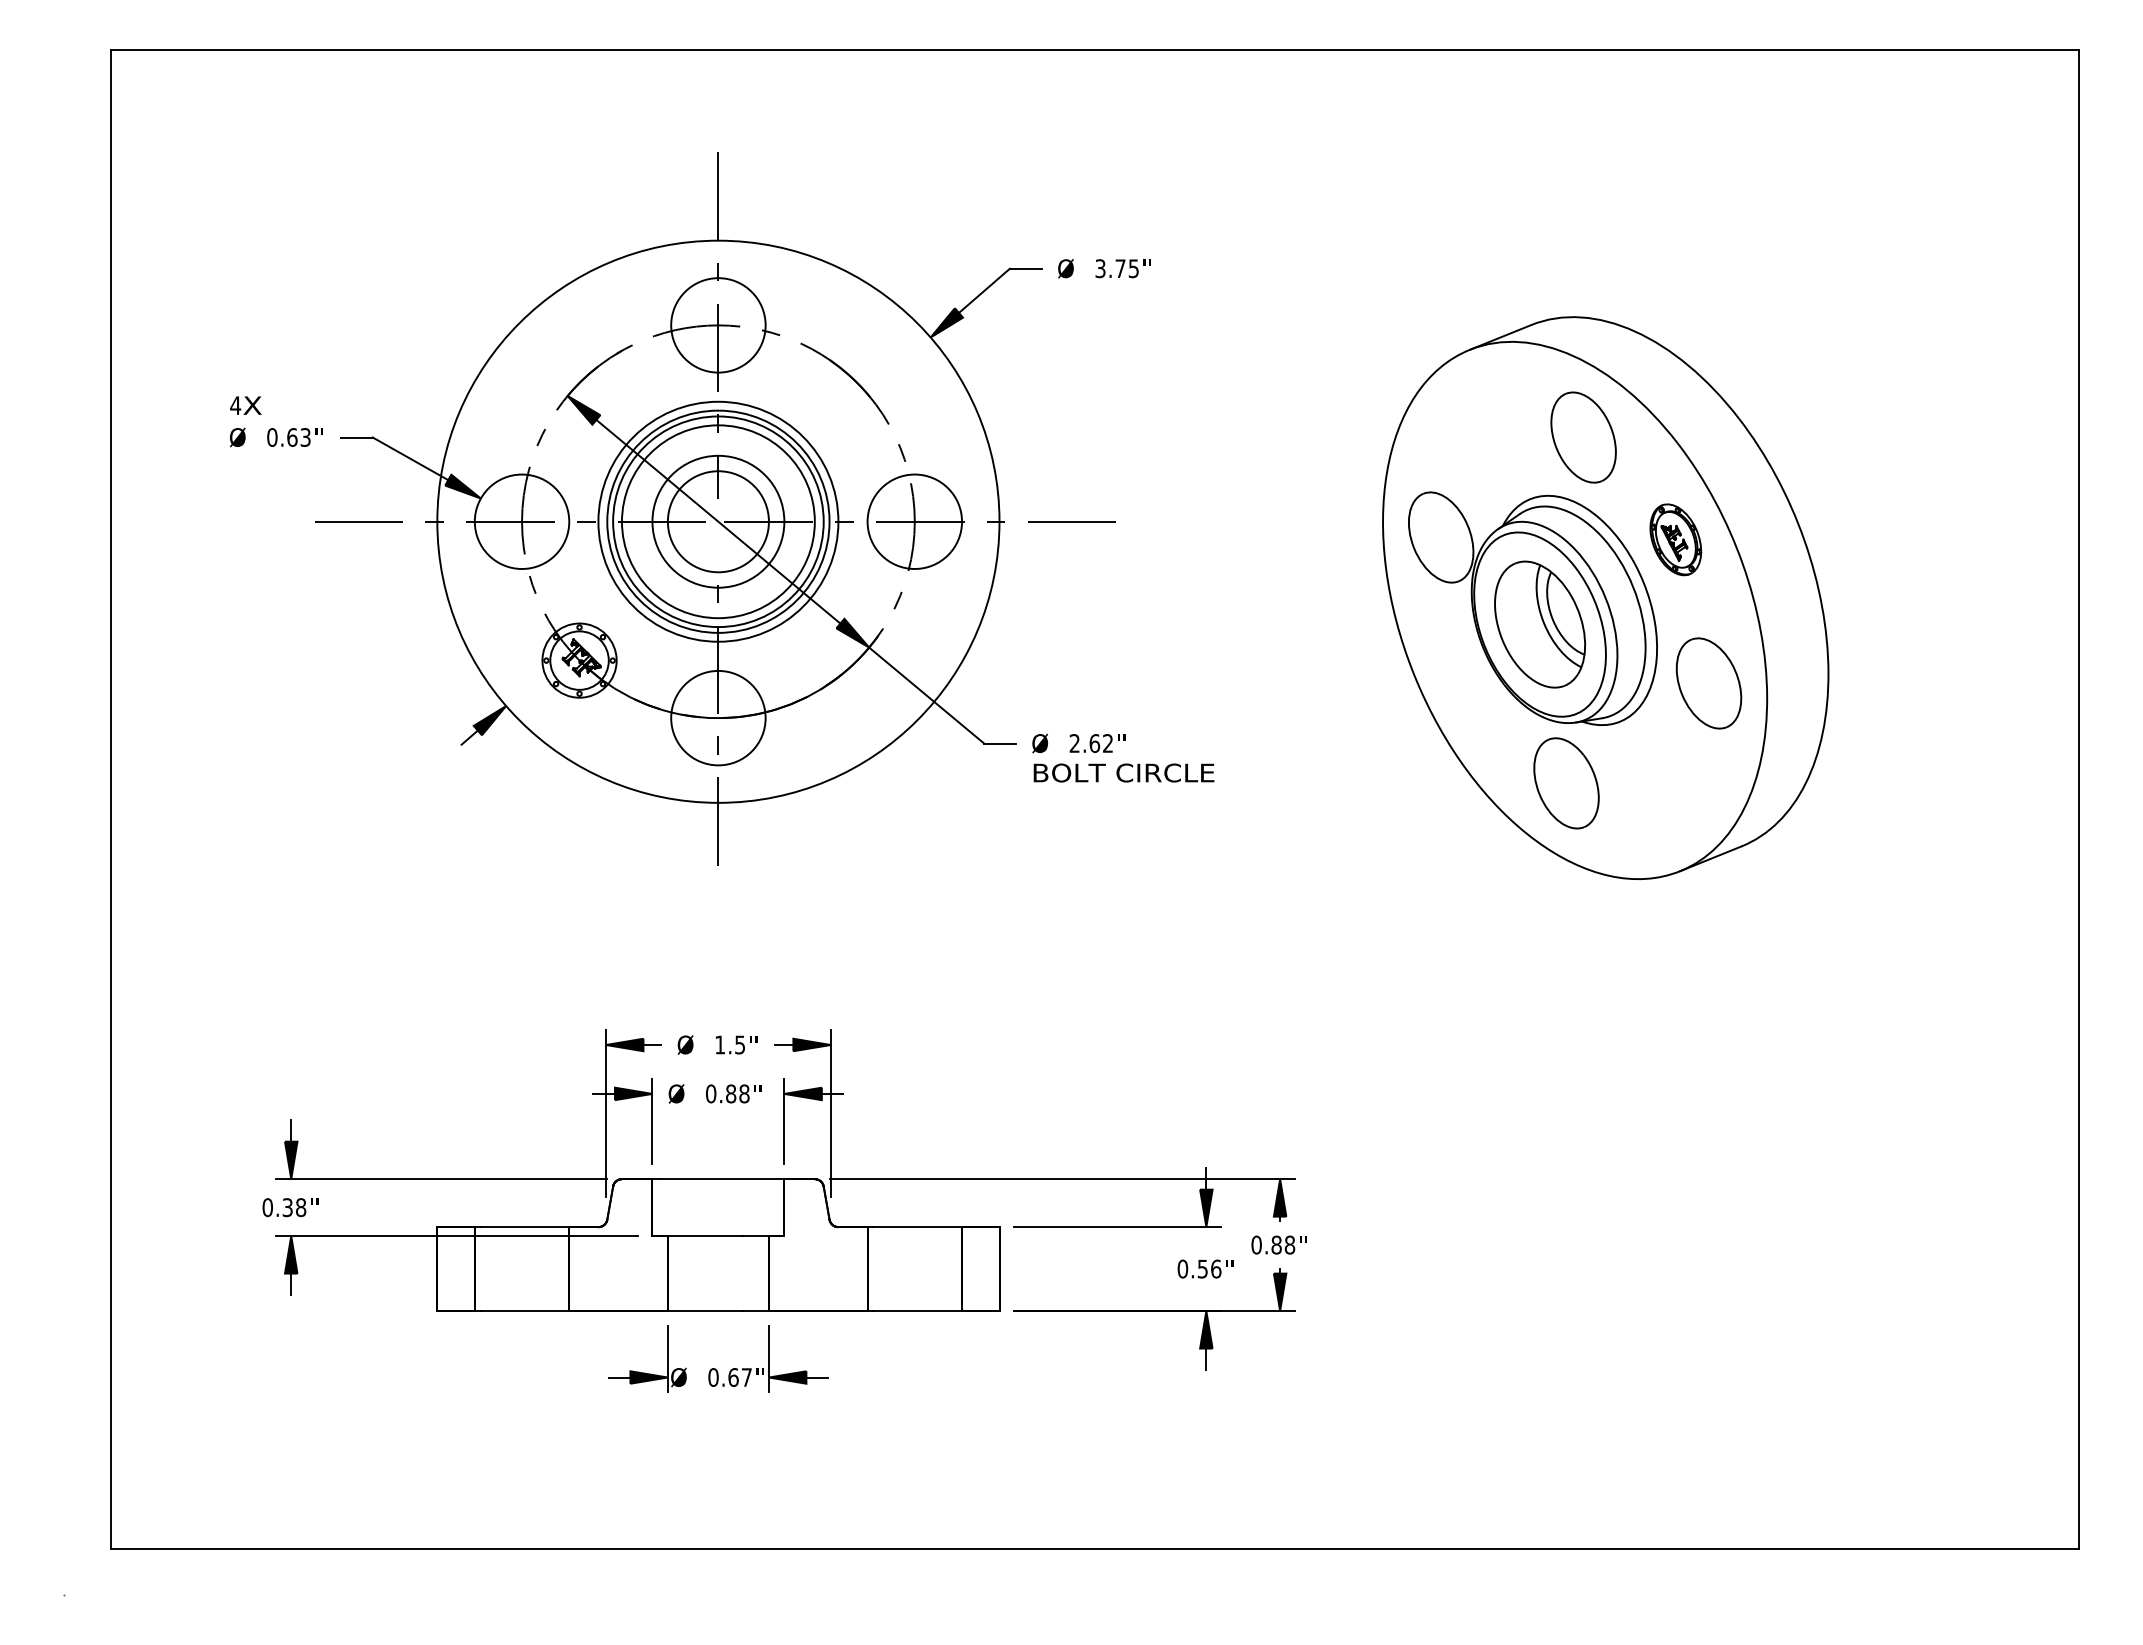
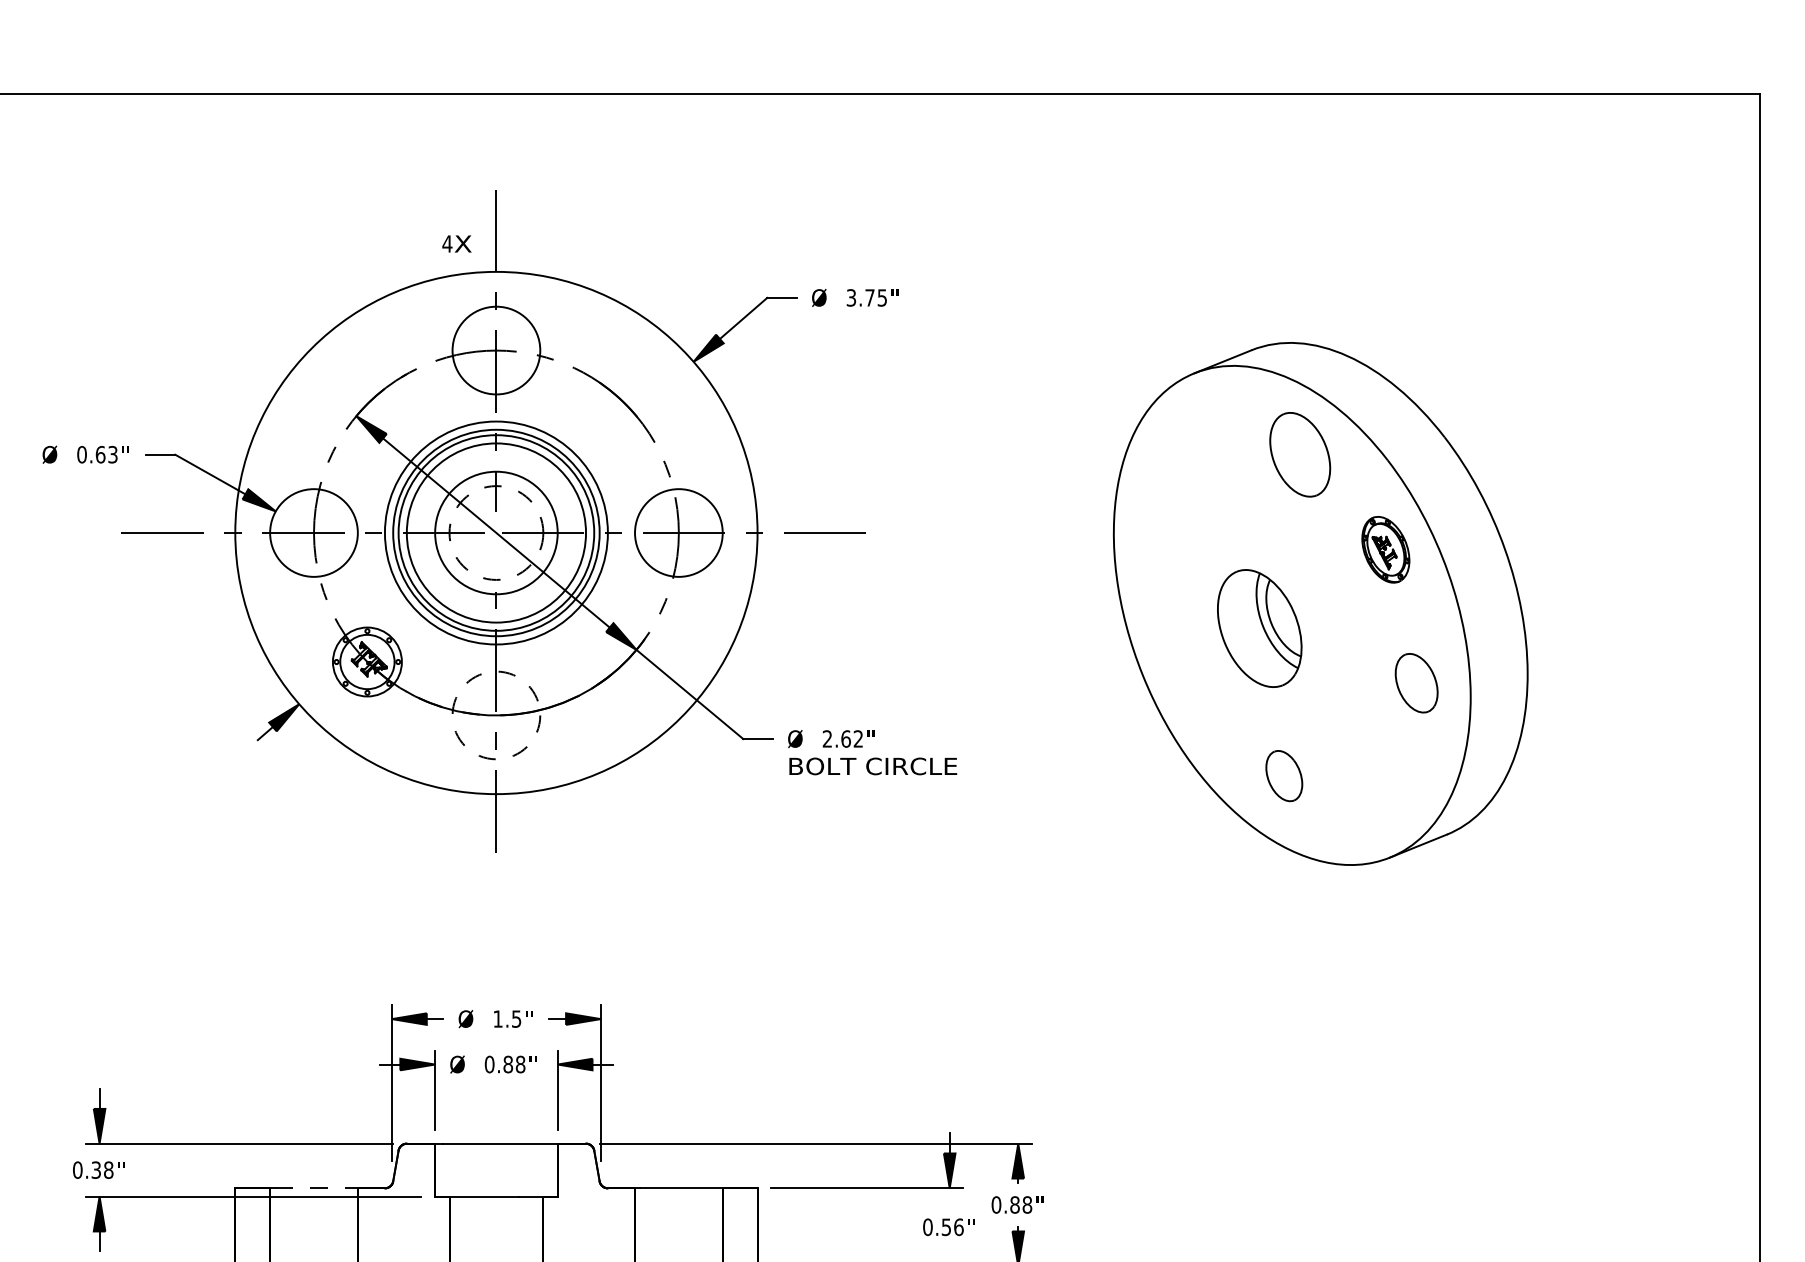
text: (245, 405) -> (456, 243), moved
circle: (717, 521) -> (495, 532), solid -> dashed
part: (1532, 608) -> (1252, 613), removed
part: (1708, 683) -> (1416, 683), size x0.7
circle: (718, 717) -> (496, 714), solid -> dashed
part: (1566, 783) -> (1284, 776), size x0.6
line: (525, 1227) -> (317, 1188), solid -> dashed

